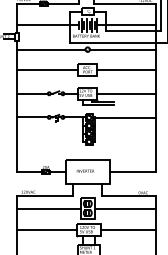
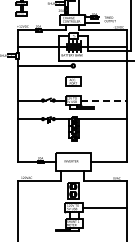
line: (122, 49) -> (100, 65), removed
line: (47, 69) -> (41, 81), removed
line: (126, 69) -> (103, 81), removed
line: (127, 93) -> (104, 100), solid -> dashed
line: (48, 208) -> (42, 190), removed
line: (124, 208) -> (102, 190), removed
line: (47, 229) -> (41, 207), removed

